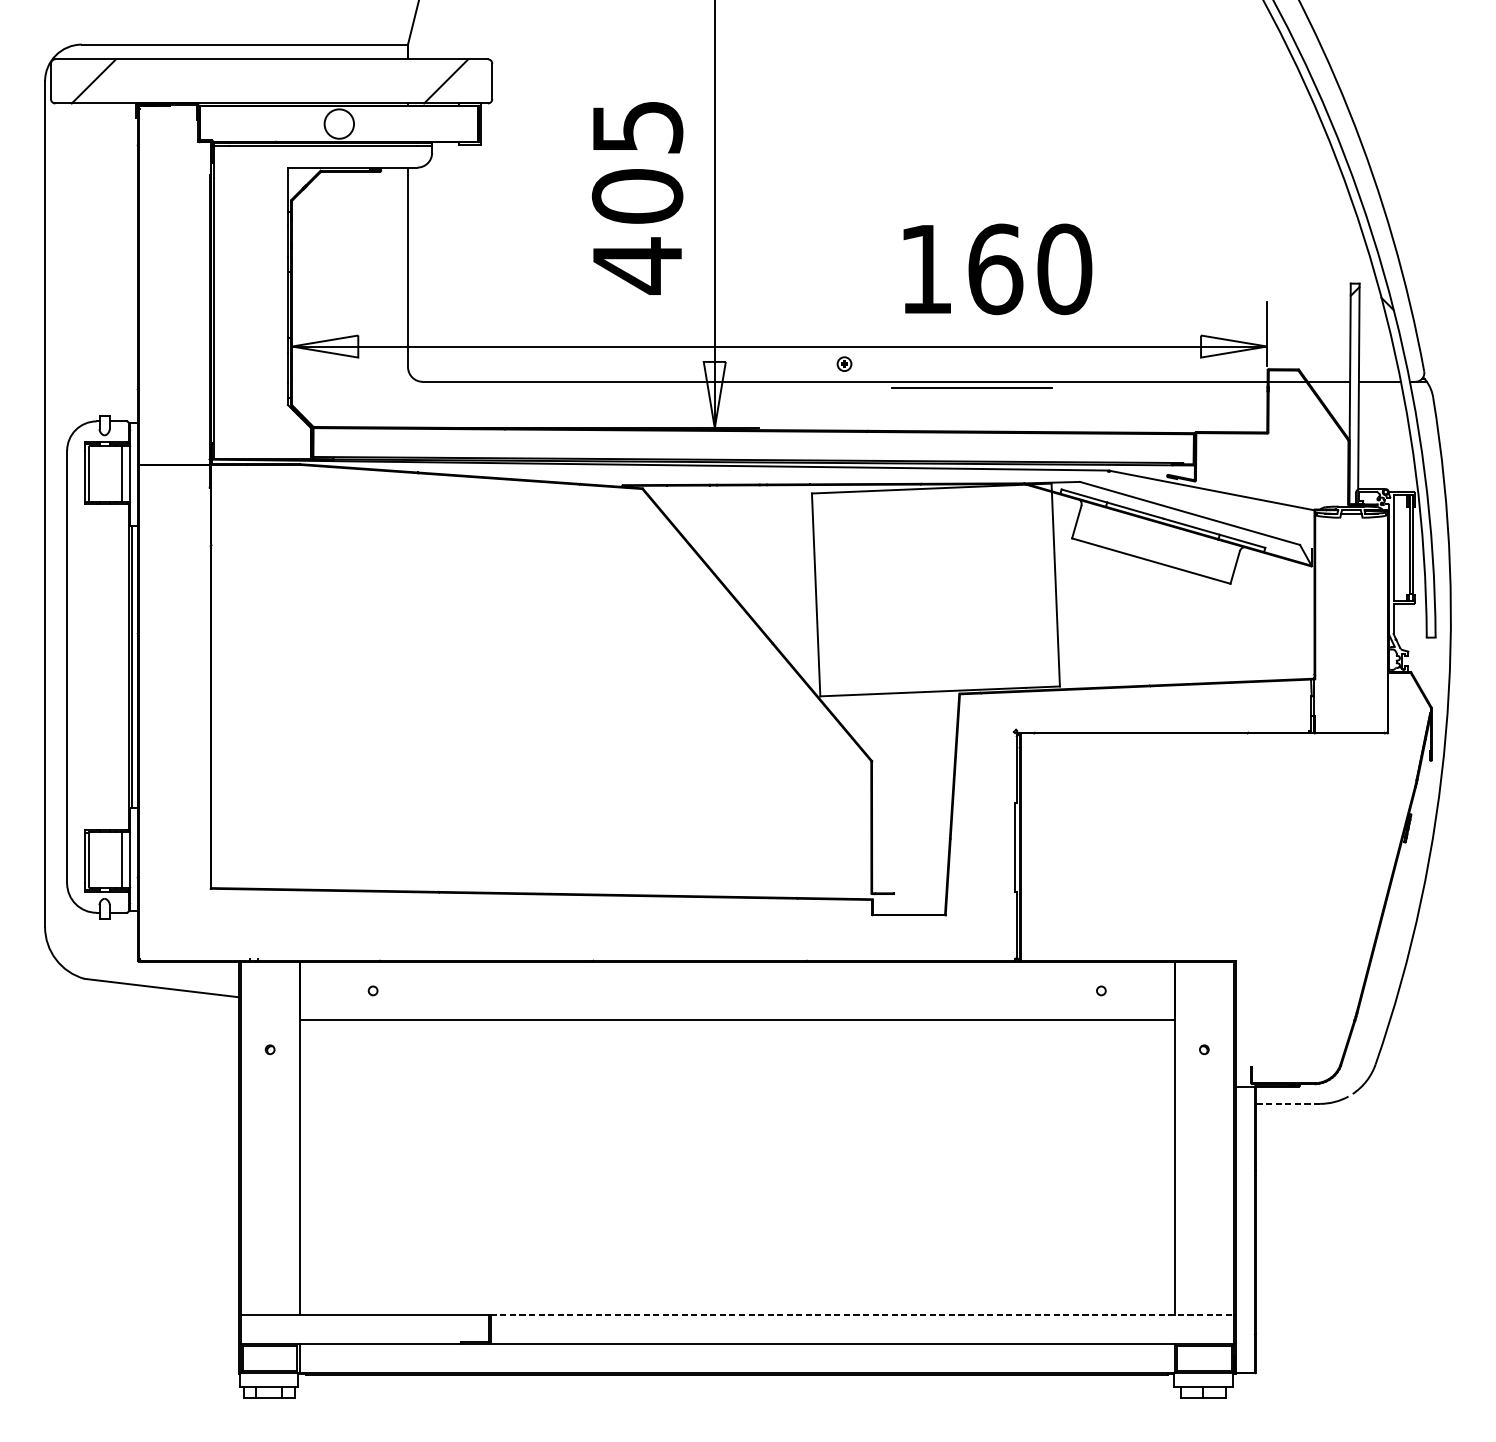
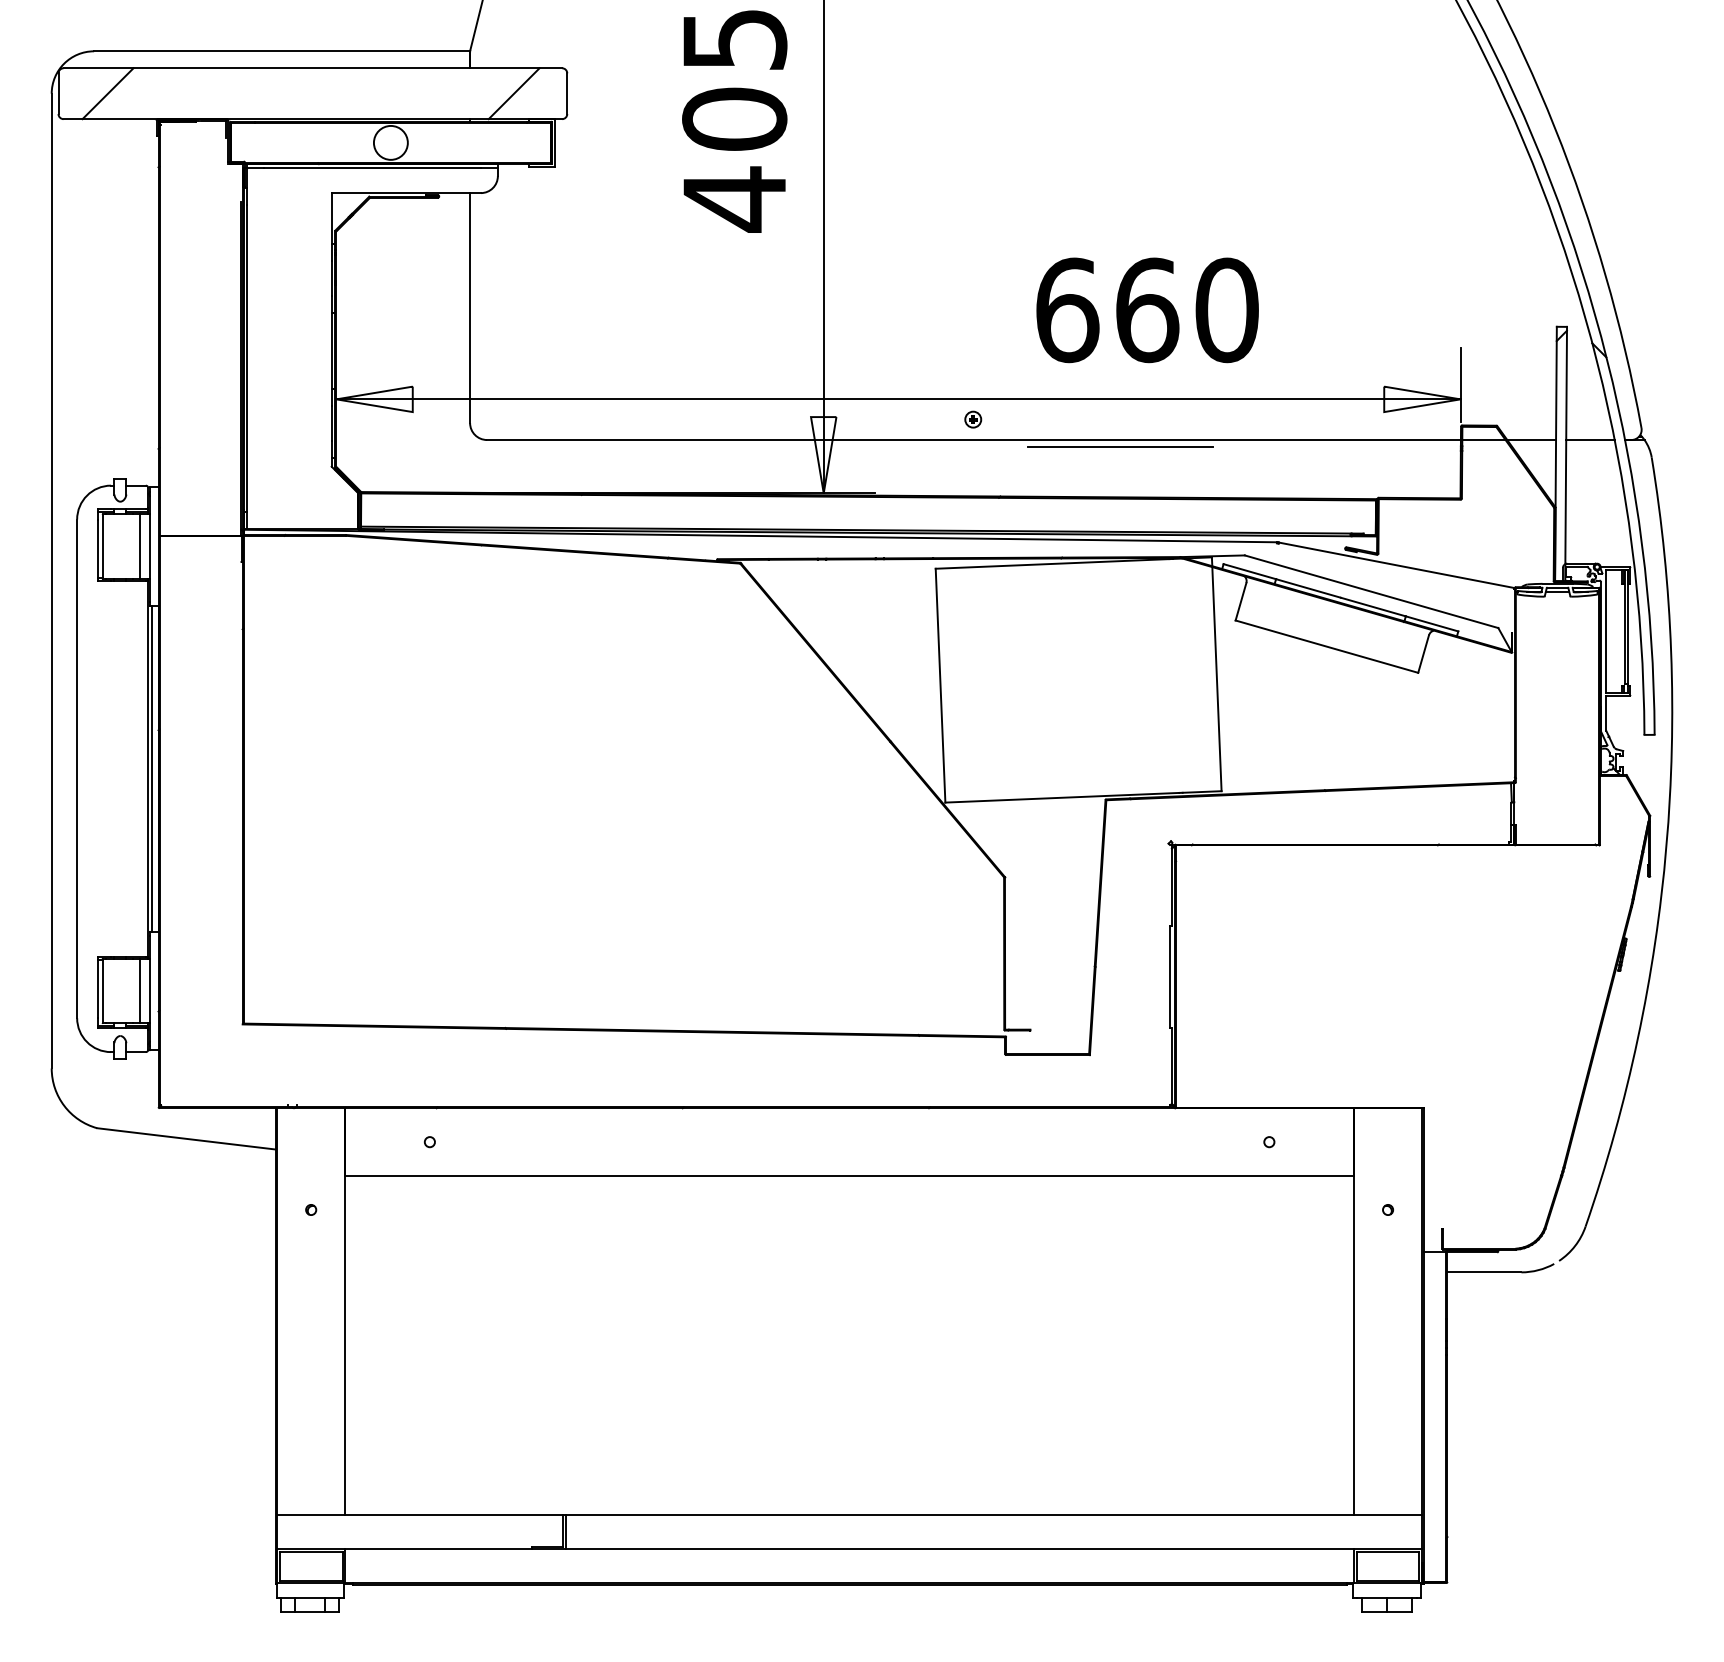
text: (637, 198) -> (734, 121), moved
text: (926, 269) -> (1067, 310), 160 -> 660
line: (1287, 1104) -> (1483, 1272), dashed -> solid
line: (862, 1314) -> (994, 1515), dashed -> solid

